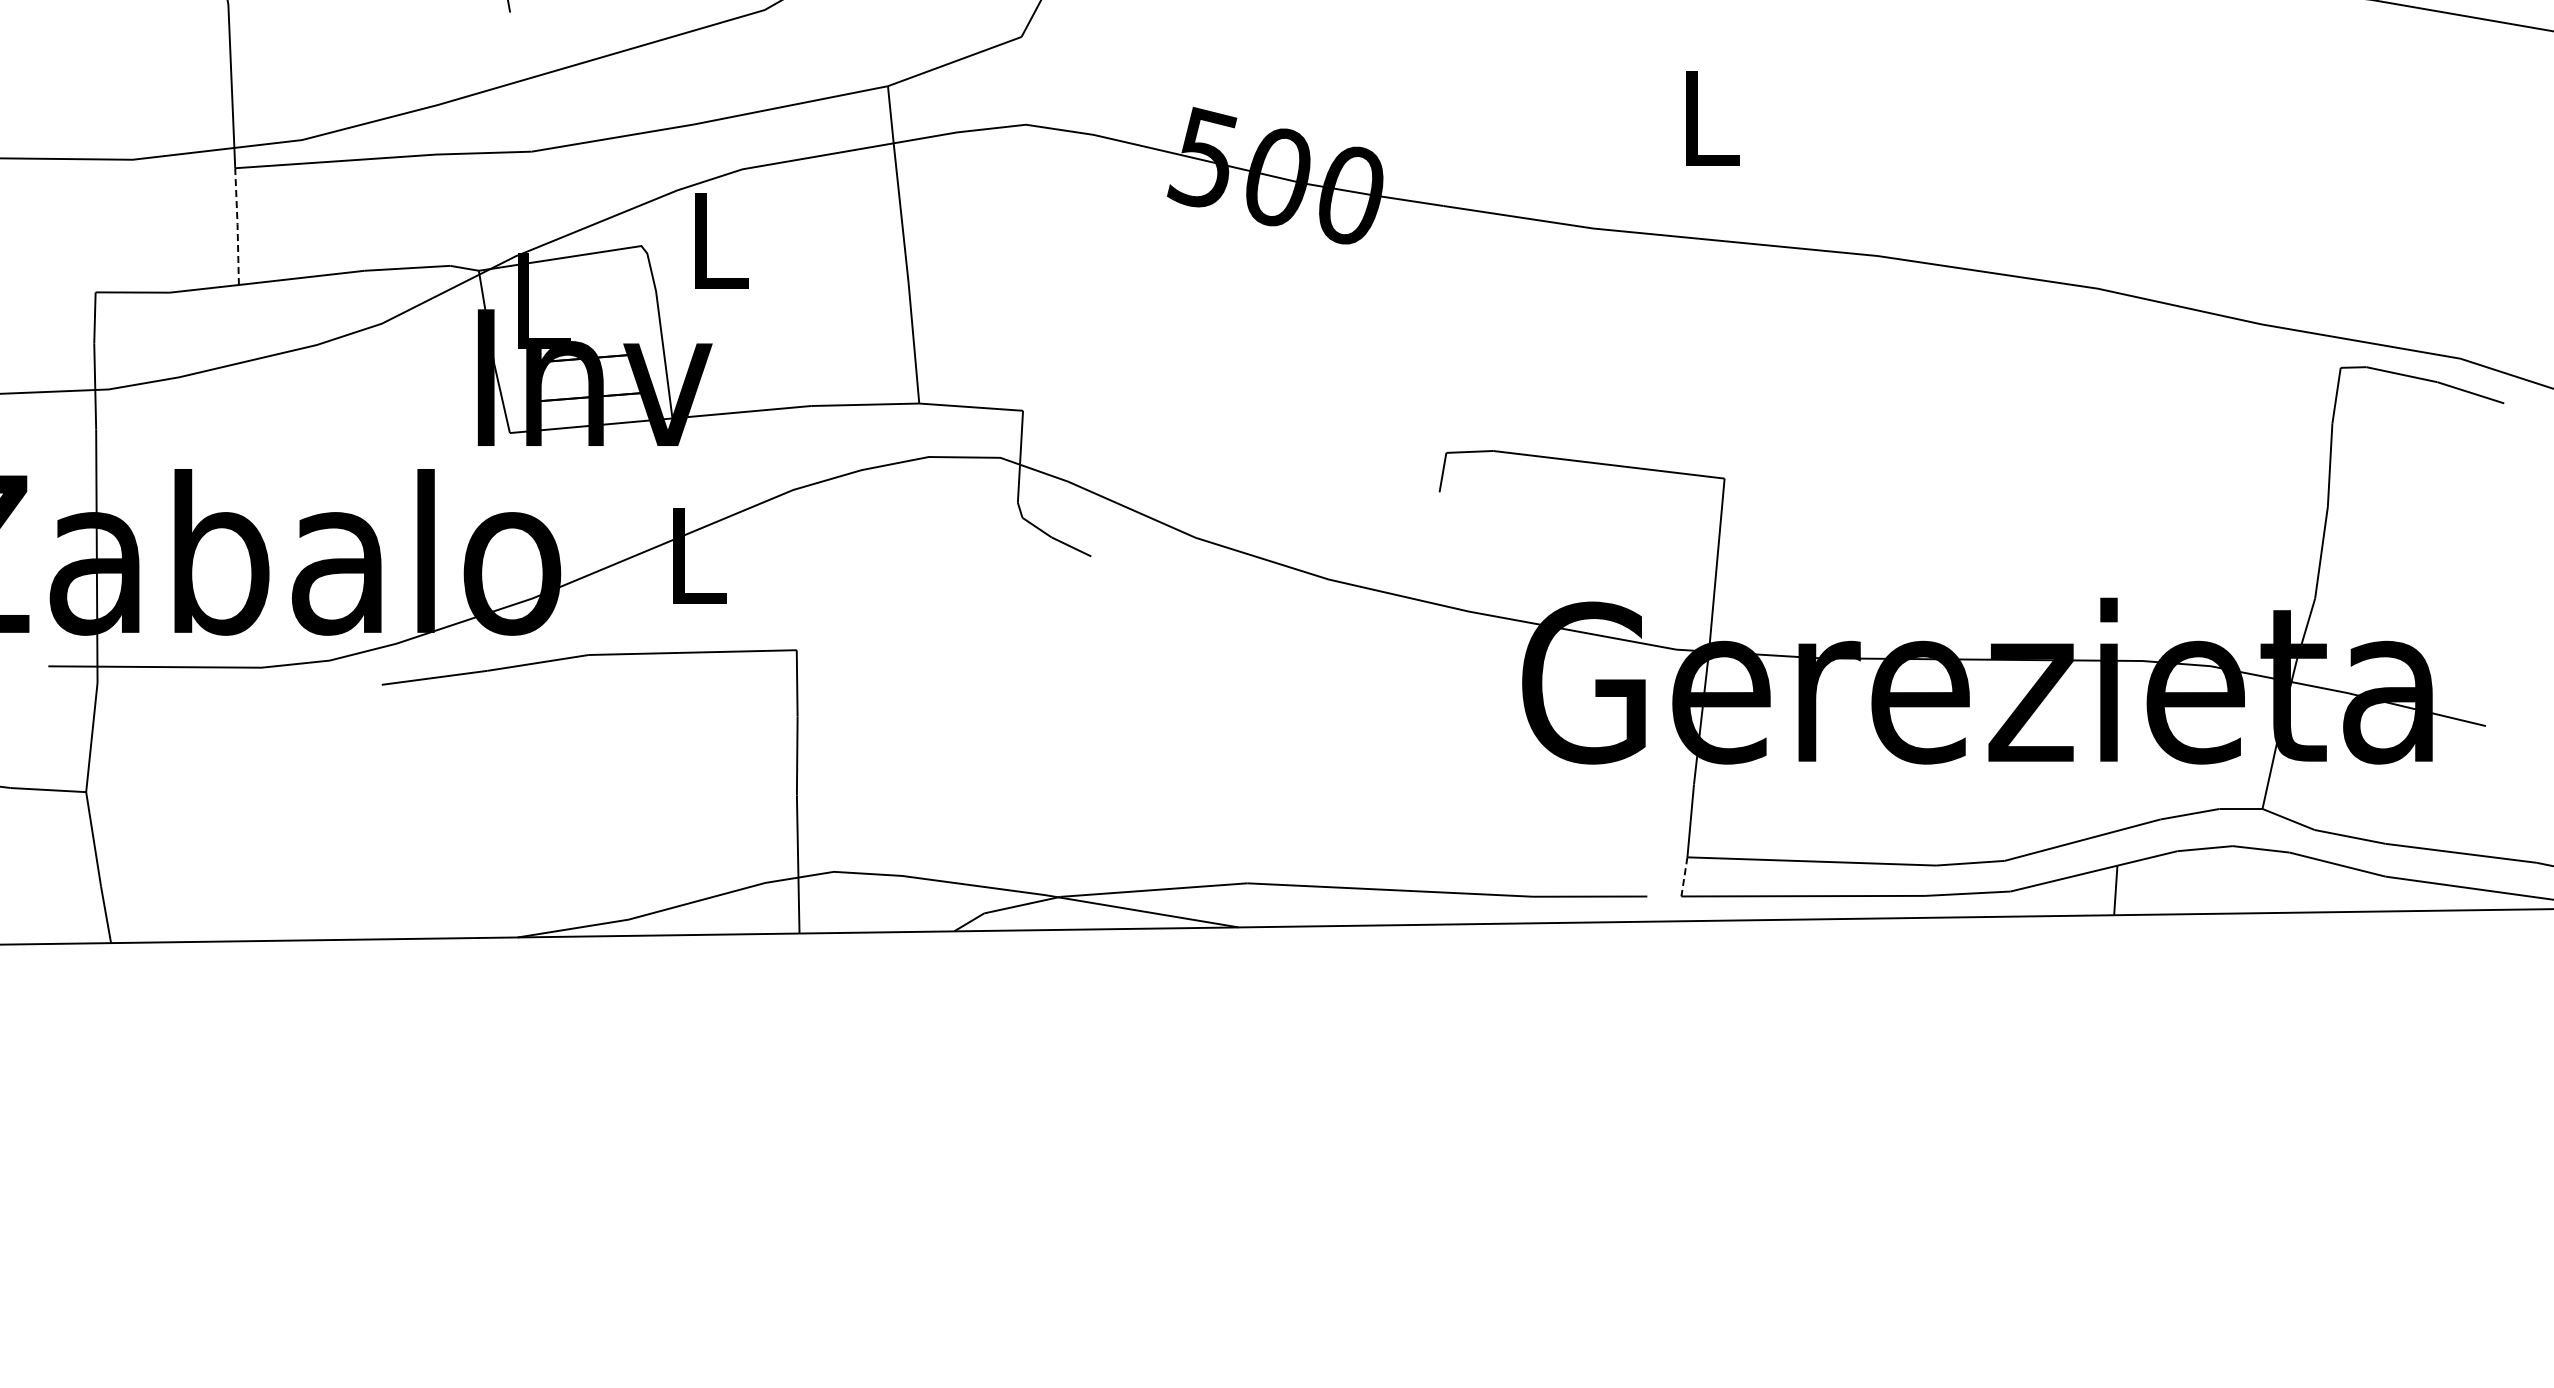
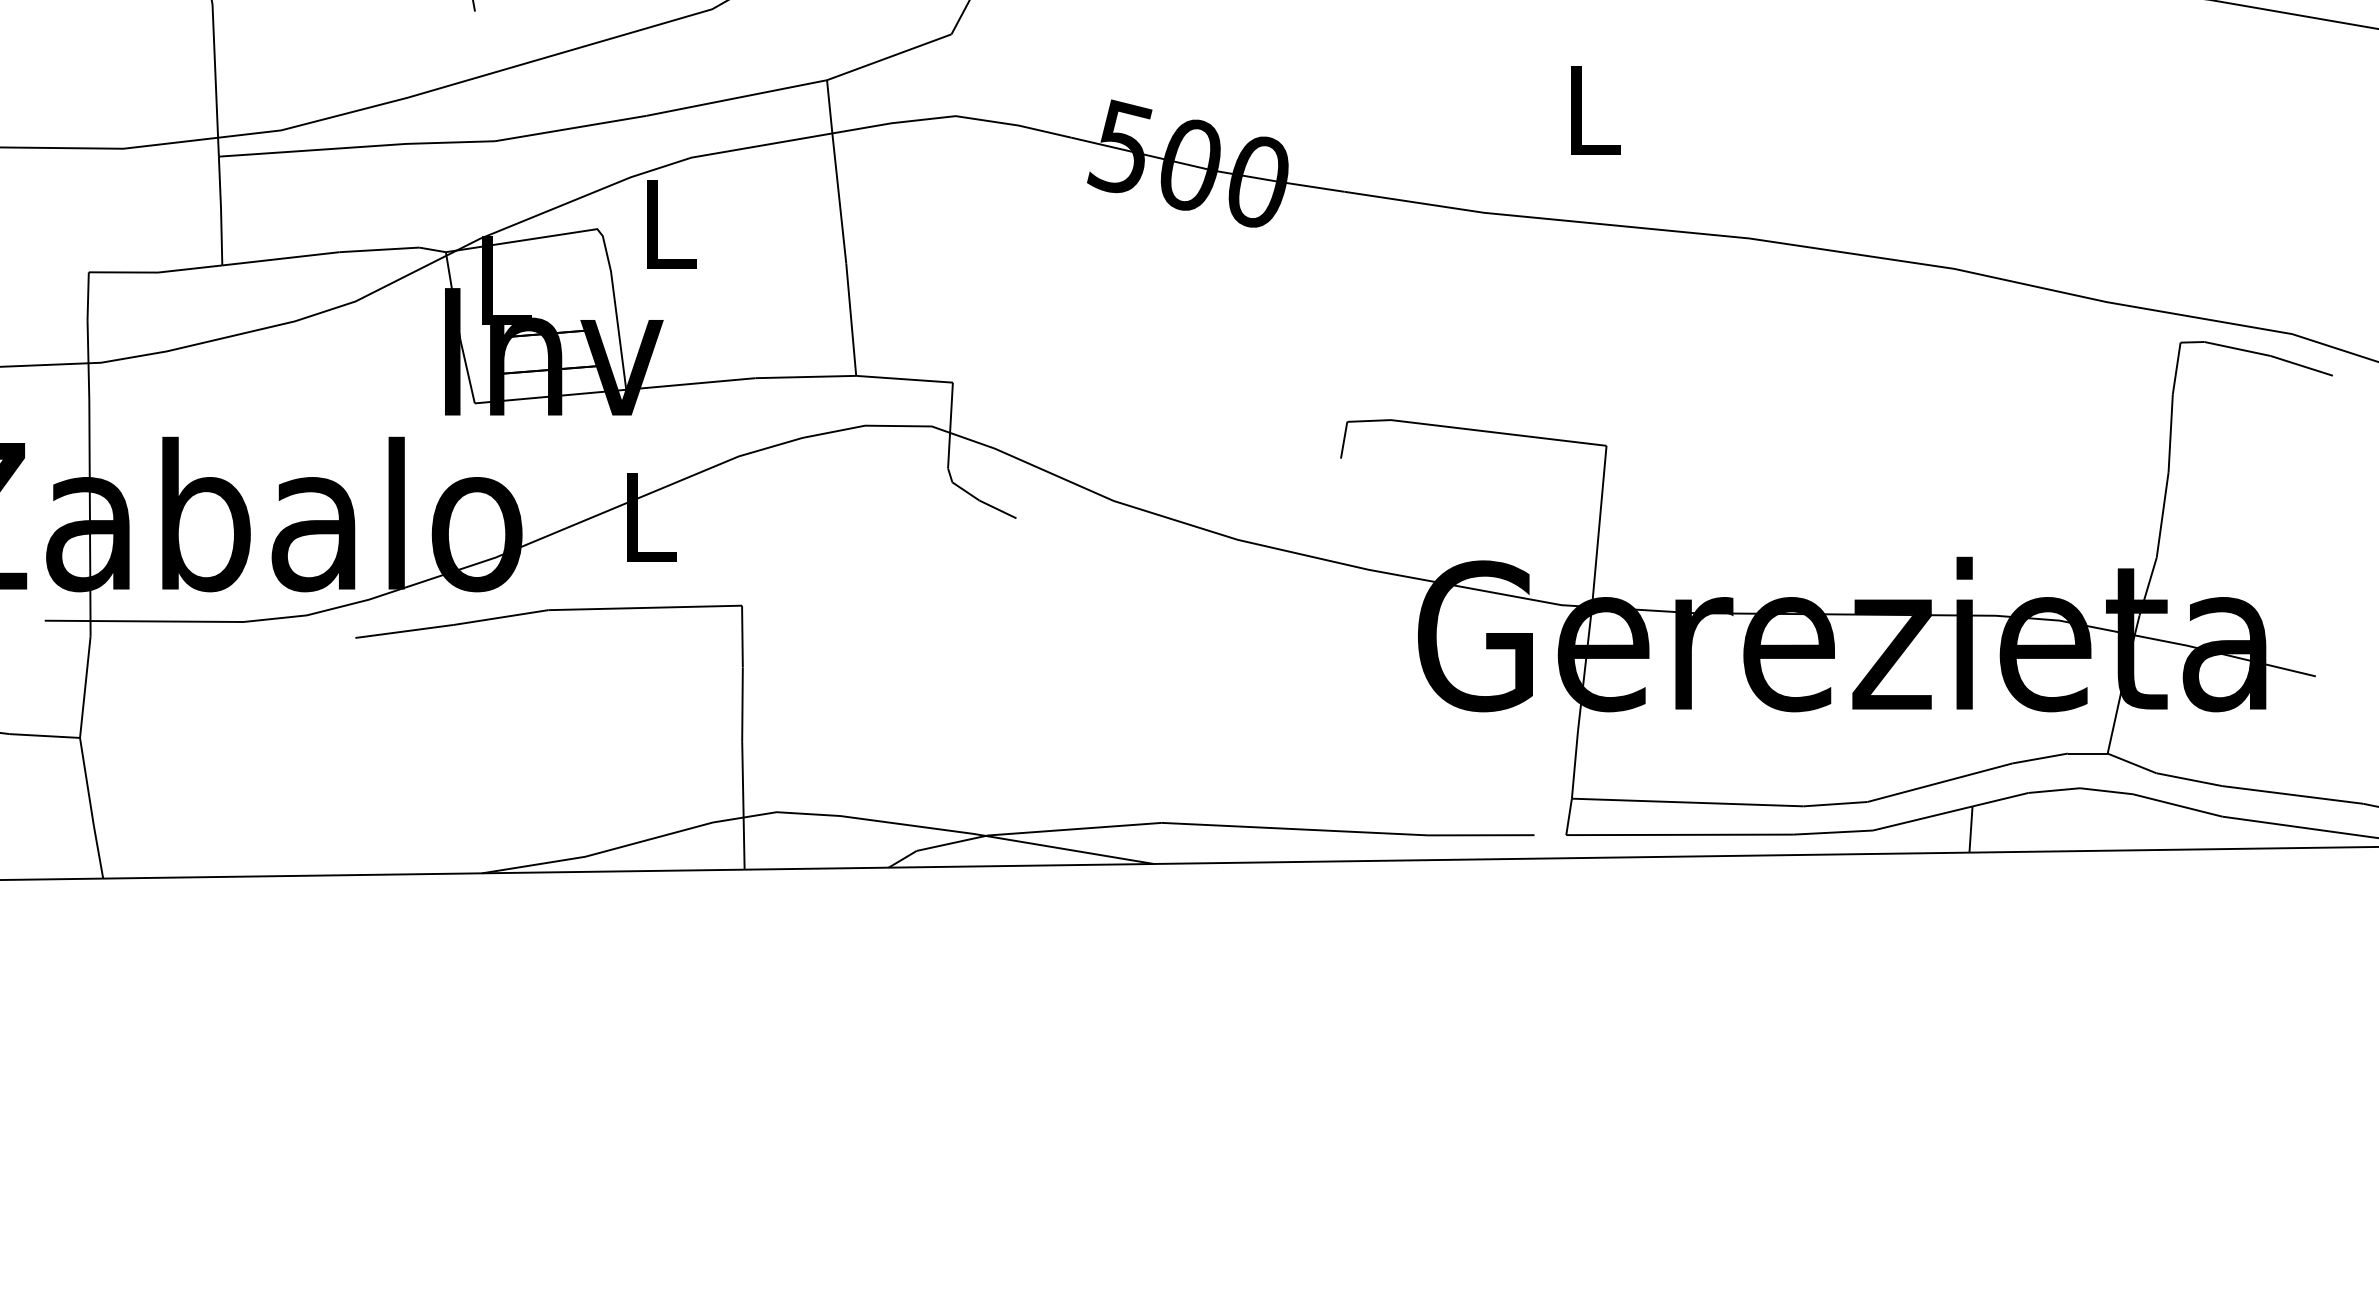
line: (237, 225) -> (220, 209), dashed -> solid
line: (1684, 876) -> (1569, 816), dashed -> solid

